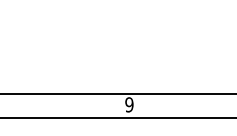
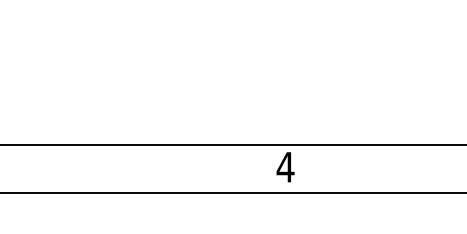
text: (129, 104) -> (285, 166), 9 -> 4

